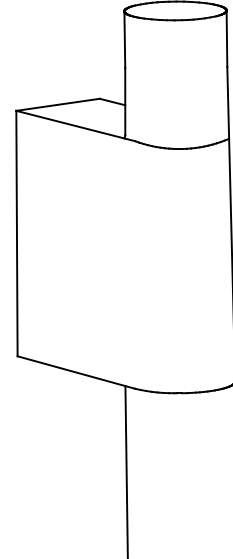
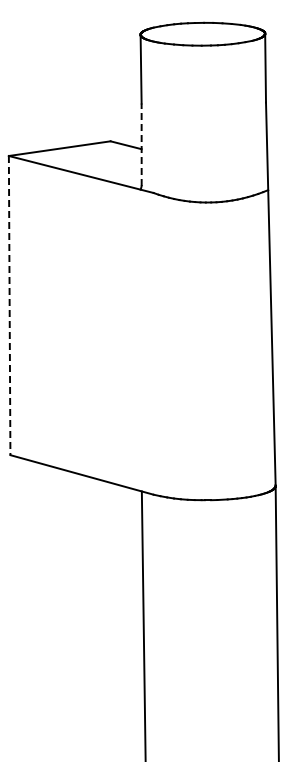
line: (125, 101) -> (141, 144), solid -> dashed
line: (16, 233) -> (9, 305), solid -> dashed

